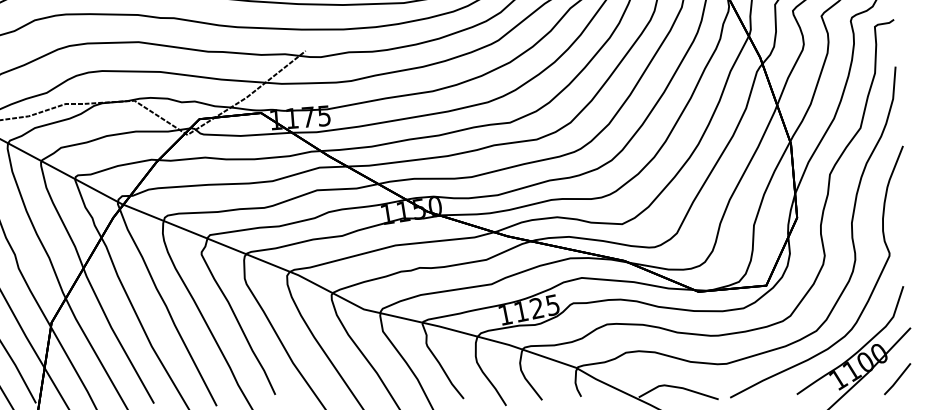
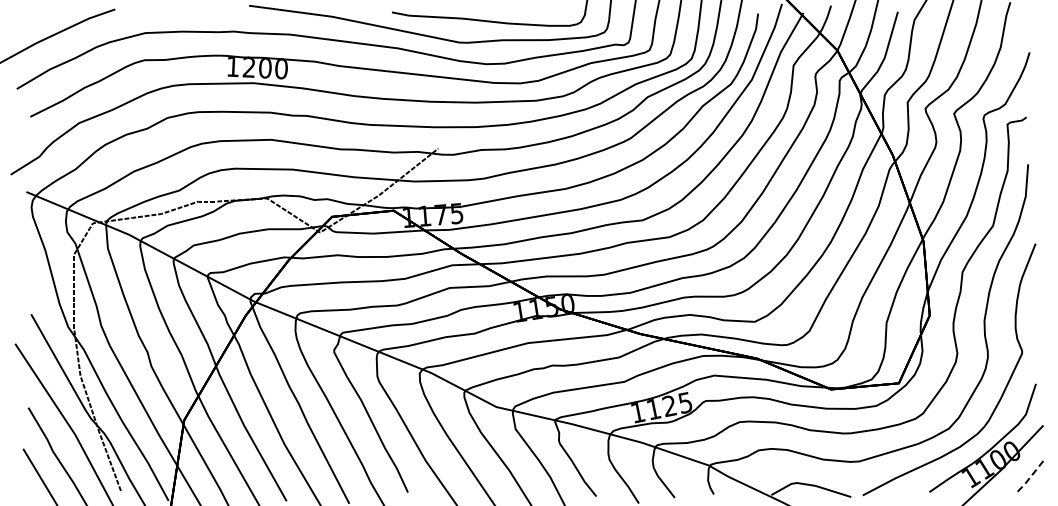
line: (896, 380) -> (1029, 478), solid -> dashed

